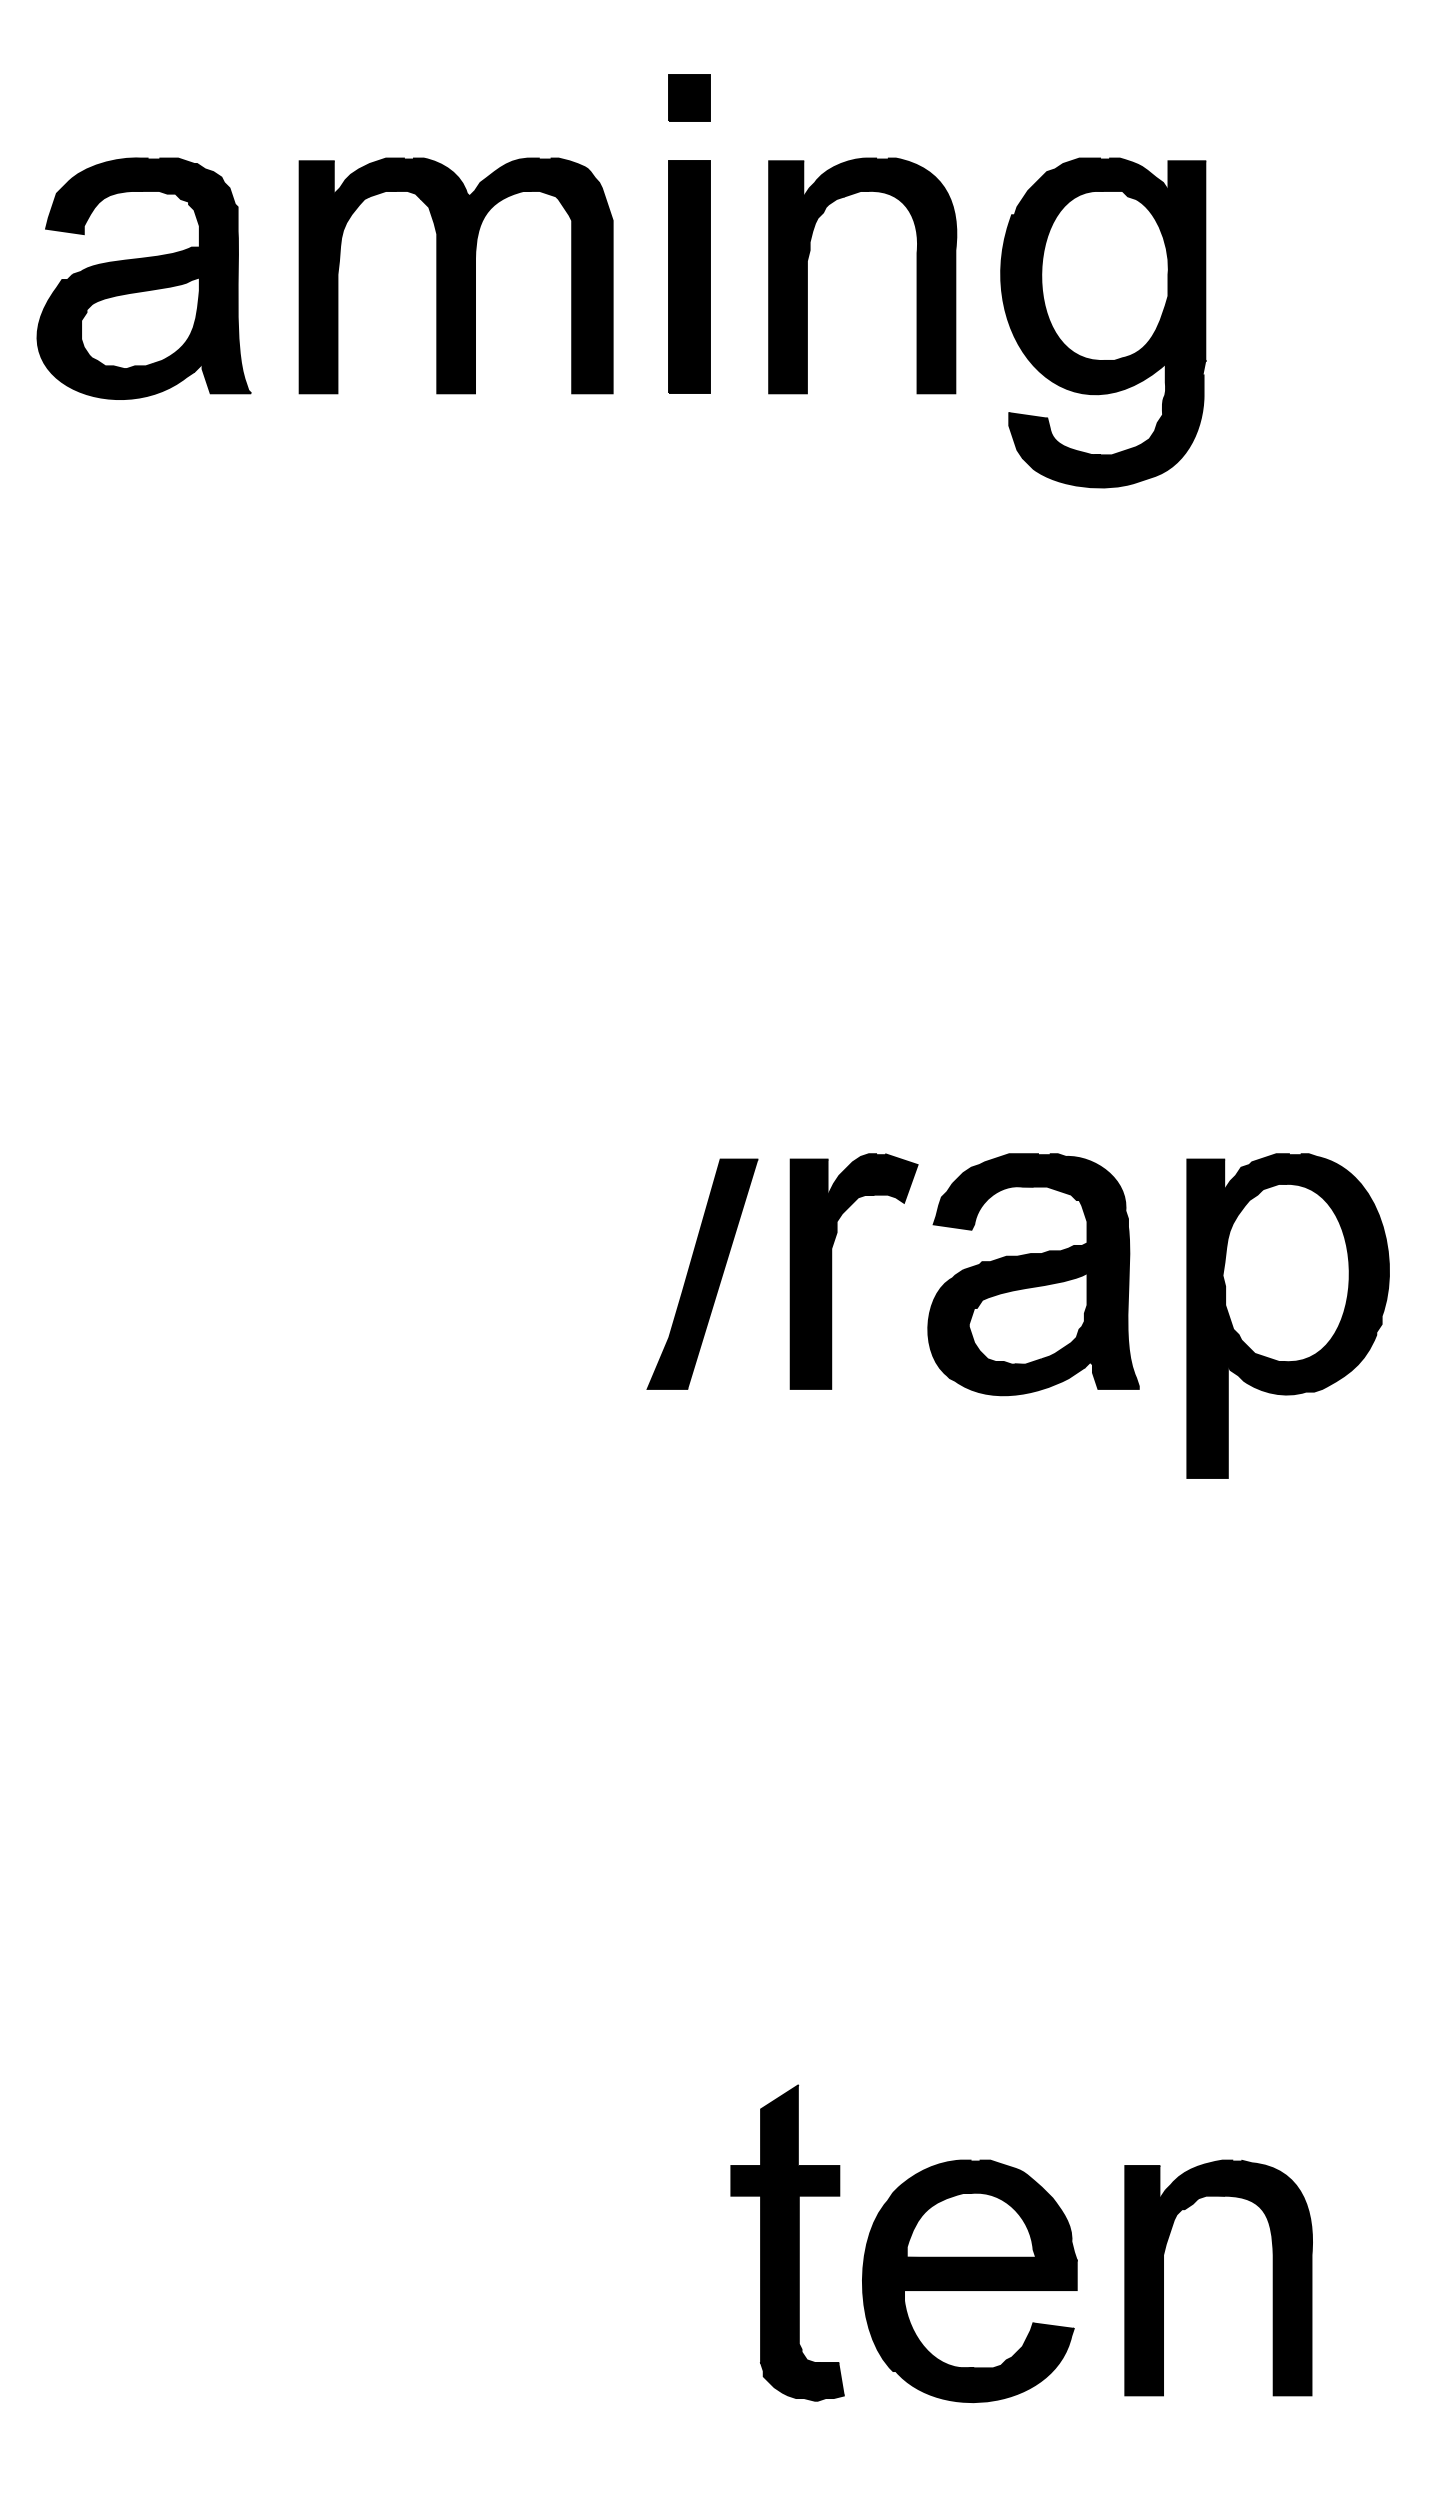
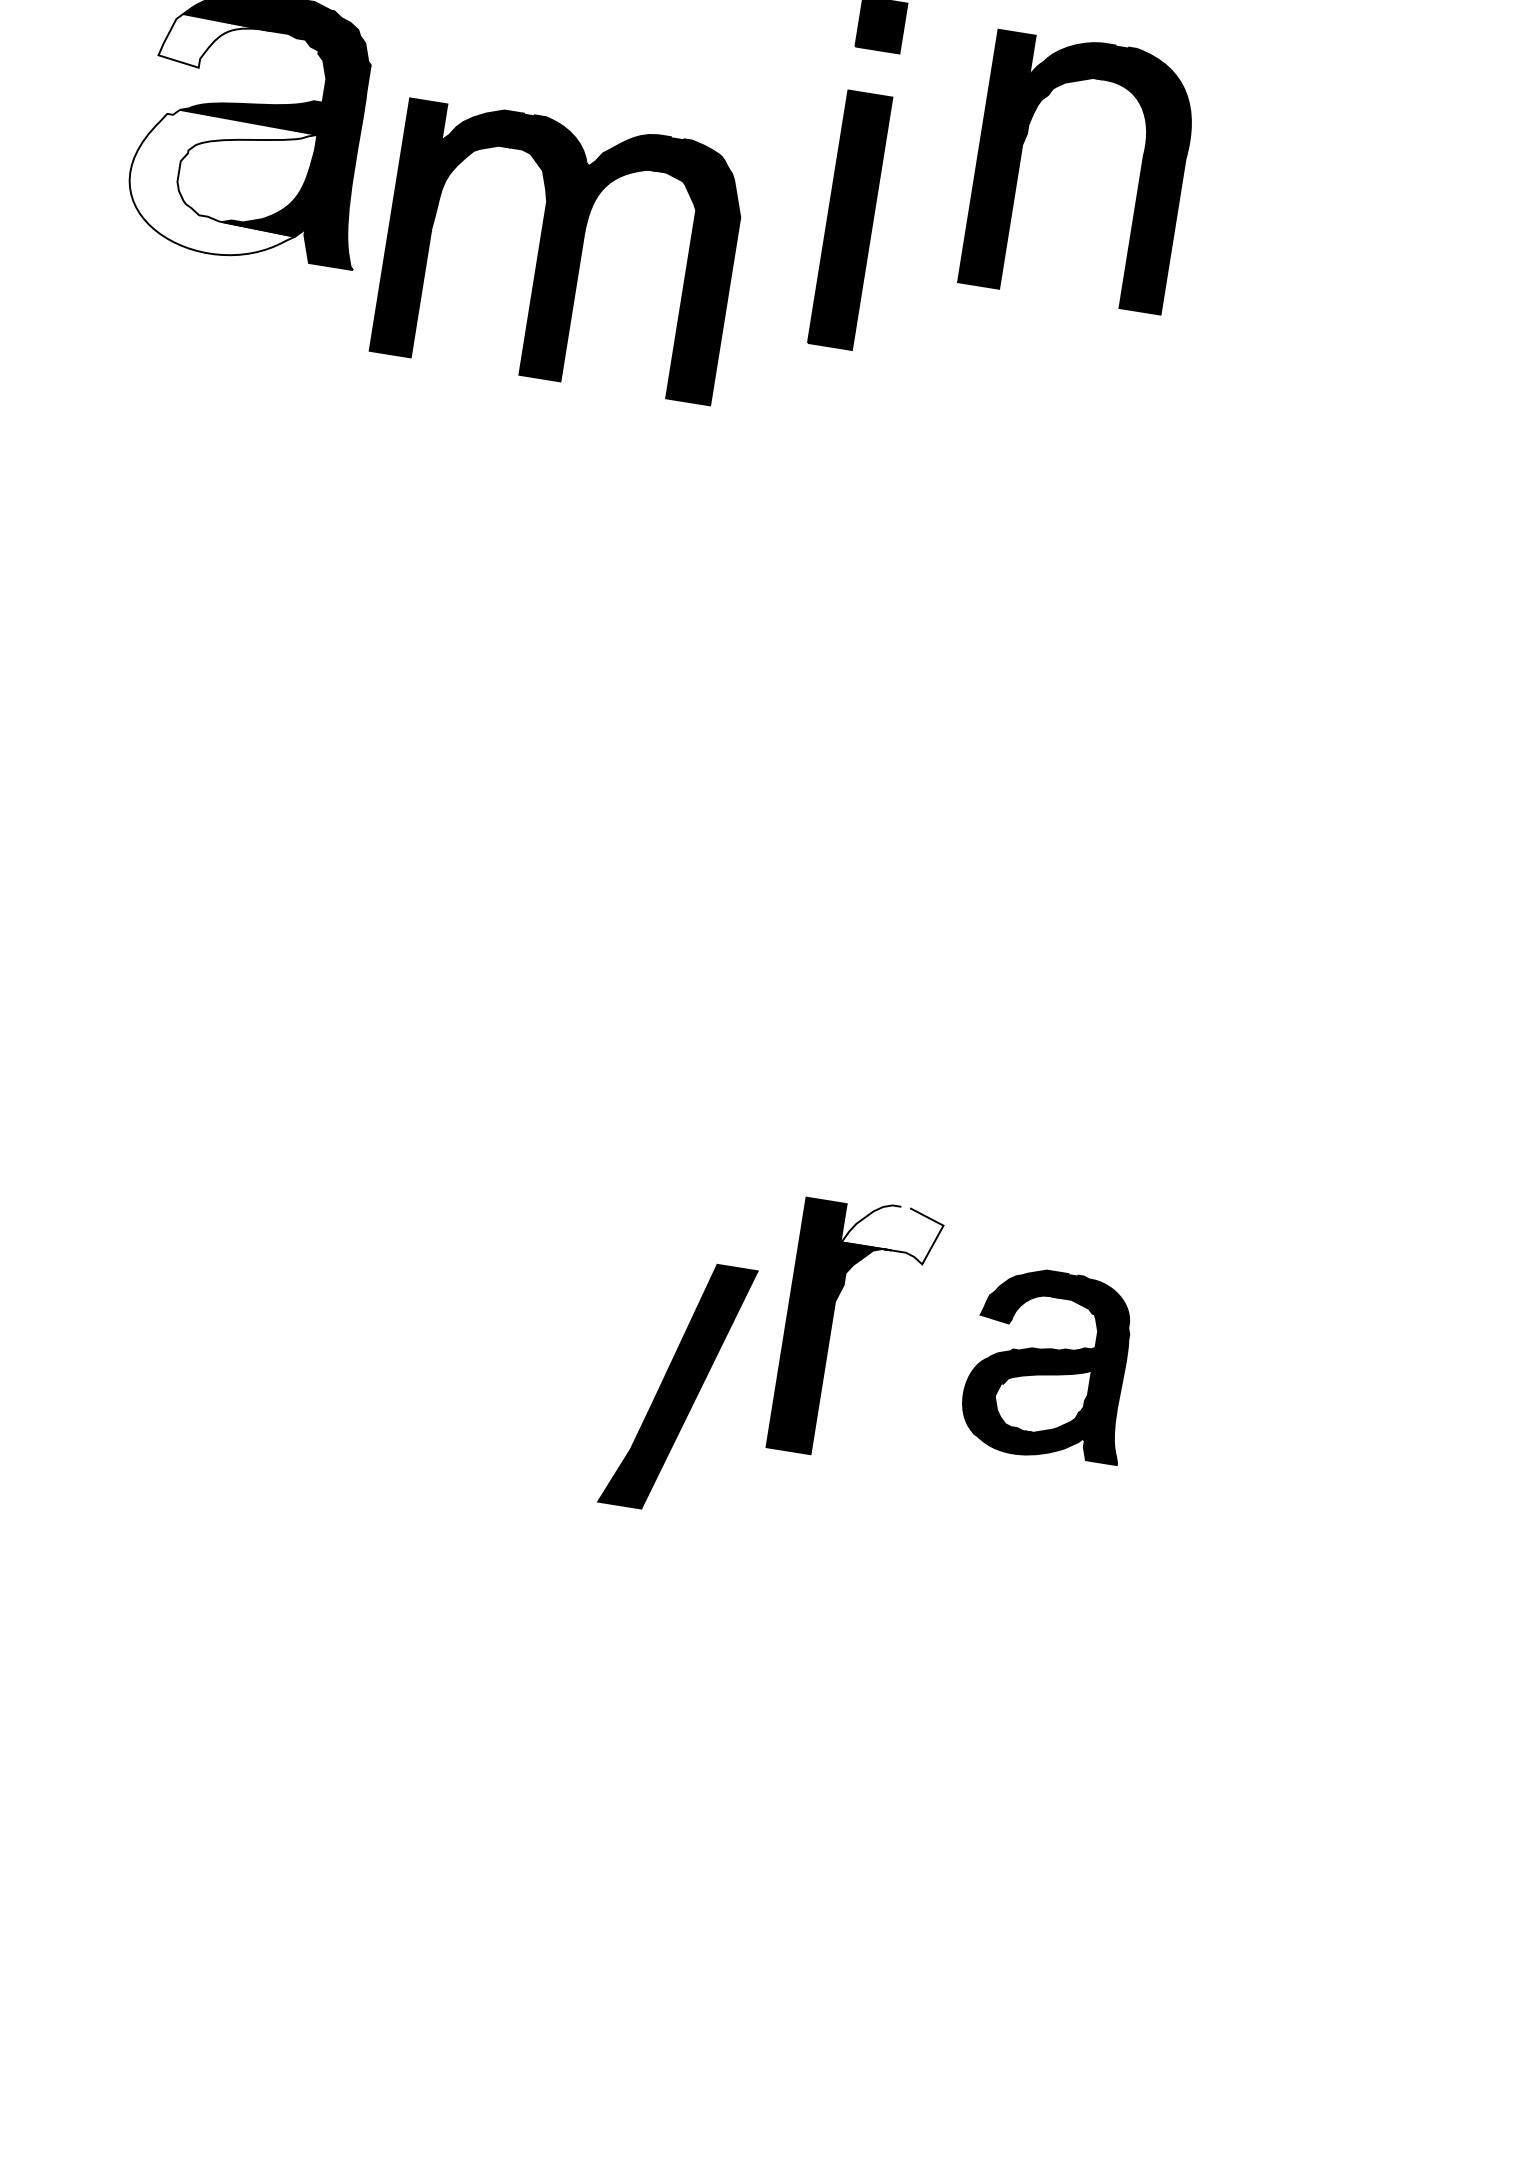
fill: (94, 211) -> (214, 44), removed
part: (455, 275) -> (559, 249), moved
part: (916, 275) -> (1138, 179), moved
part: (1103, 322) -> (1292, 341), removed
fill: (118, 336) -> (218, 185), removed
fill: (872, 1178) -> (892, 1232), removed
part: (702, 1273) -> (677, 1385), moved
part: (1033, 1274) -> (1050, 1364), size x0.7
part: (1287, 1315) -> (1319, 1453), removed

